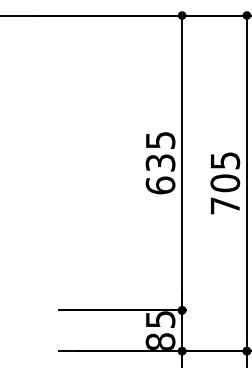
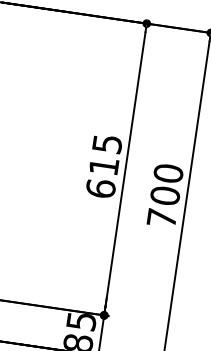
text: (225, 160) -> (168, 173), 705 -> 700
text: (160, 162) -> (104, 165), 635 -> 615

